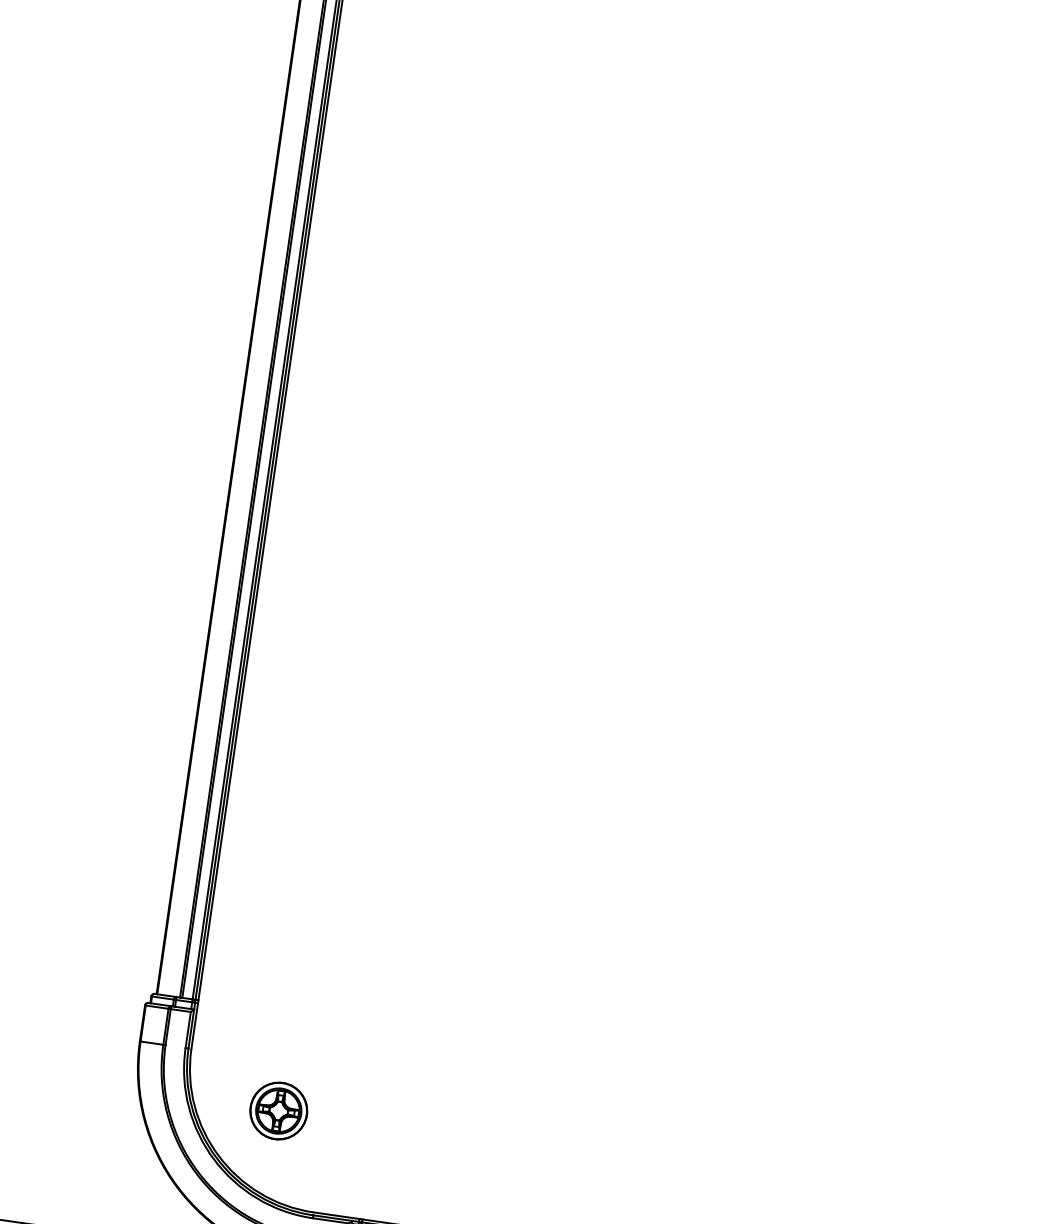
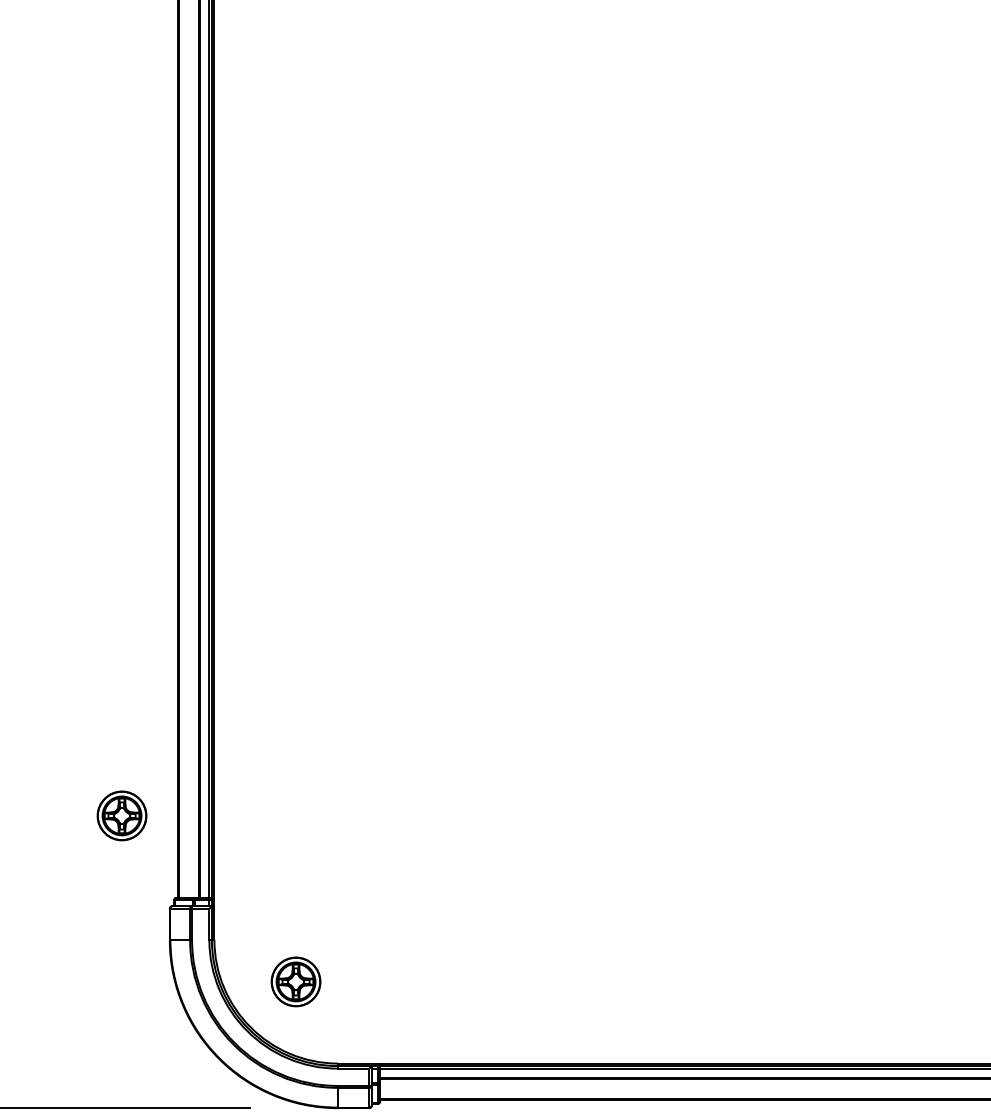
part: (104, 889) -> (121, 815), added

